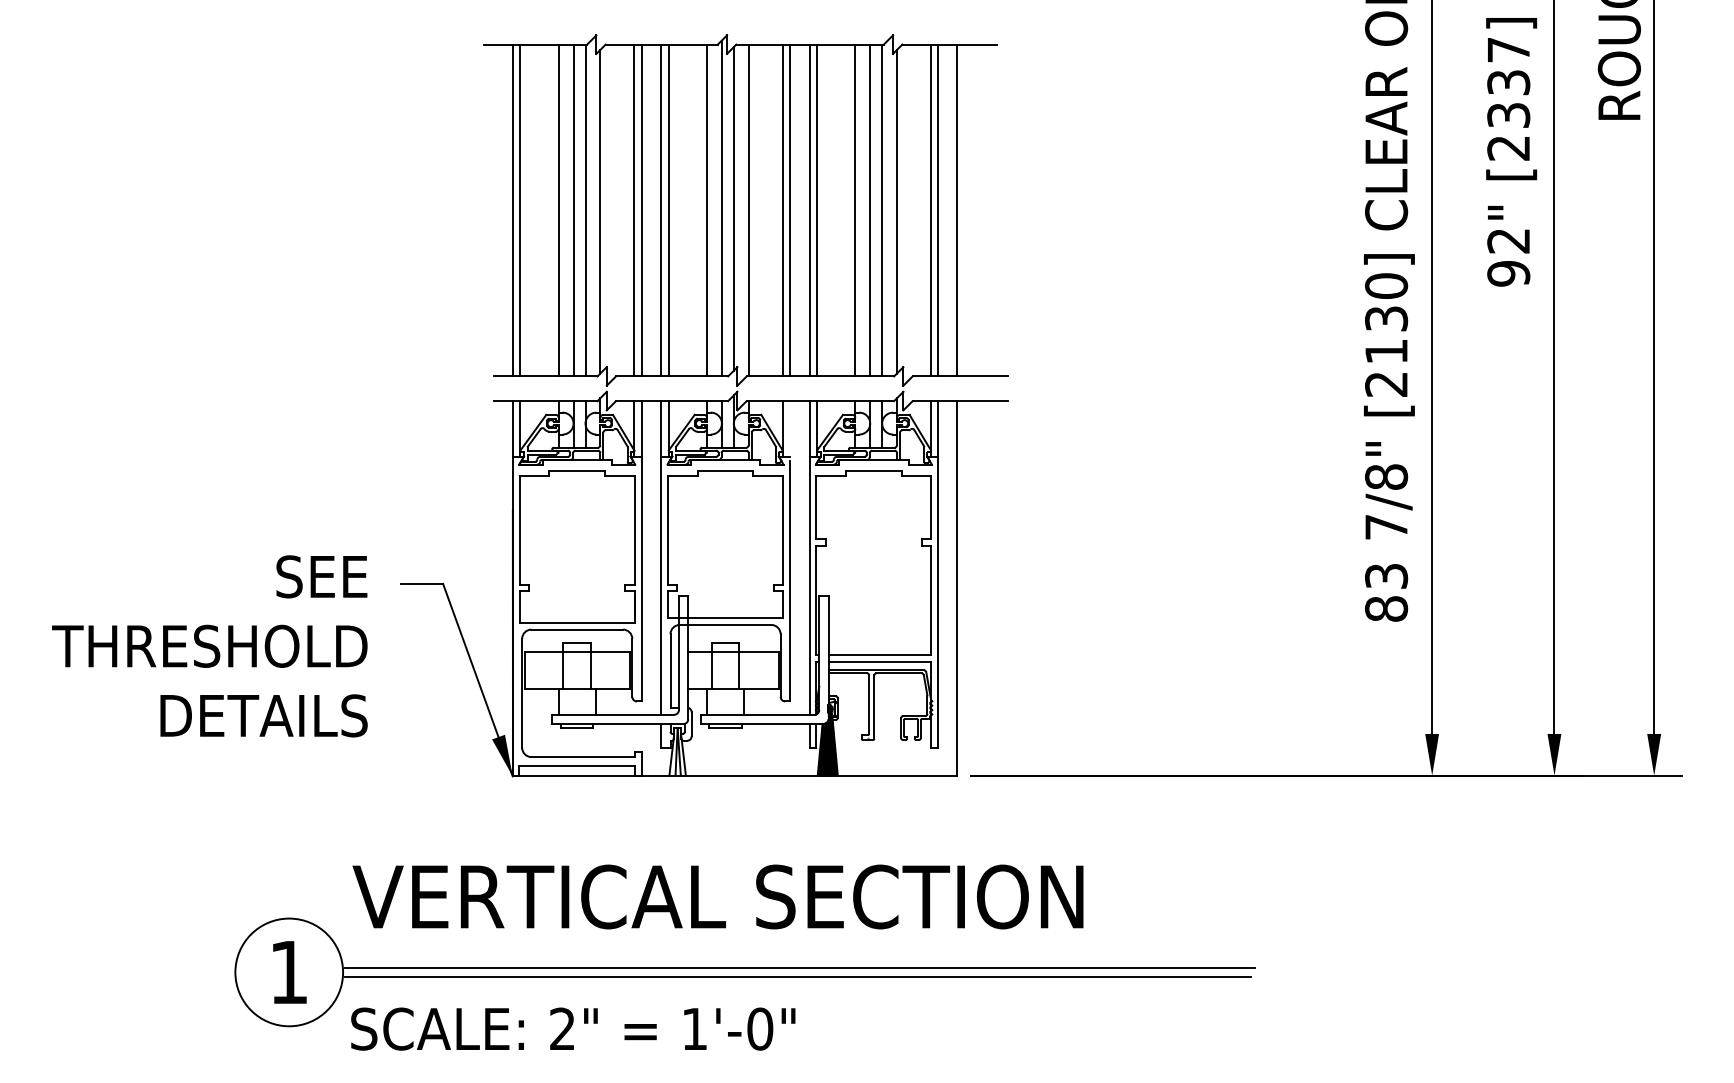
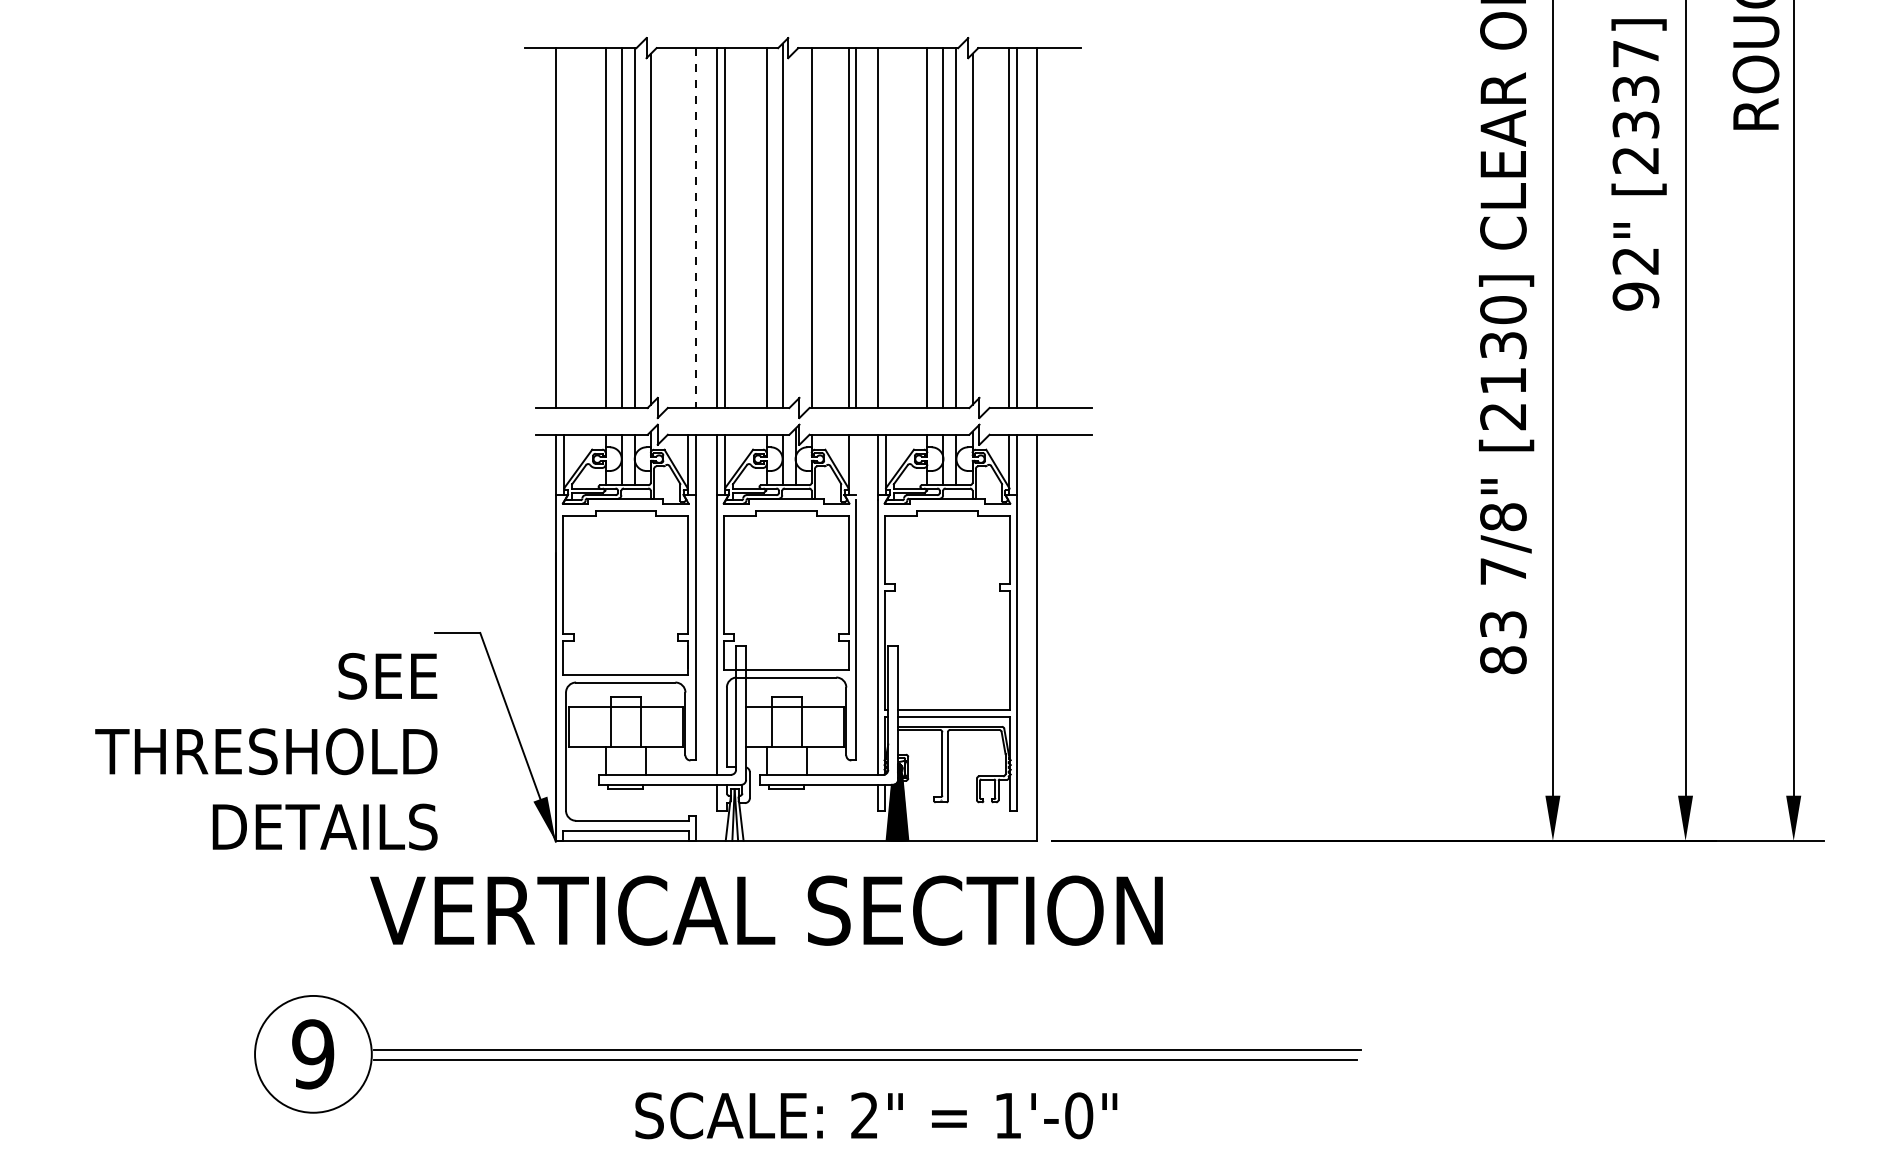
line: (733, 208) -> (795, 225), removed
line: (520, 210) -> (564, 228), removed
line: (634, 210) -> (687, 228), removed
line: (641, 210) -> (695, 228), solid -> dashed
line: (816, 210) -> (885, 228), removed
text: (209, 646) -> (265, 751), moved
text: (717, 896) -> (765, 910), moved
text: (288, 972) -> (312, 1054), 1 -> 9
text: (573, 1028) -> (876, 1115), moved

